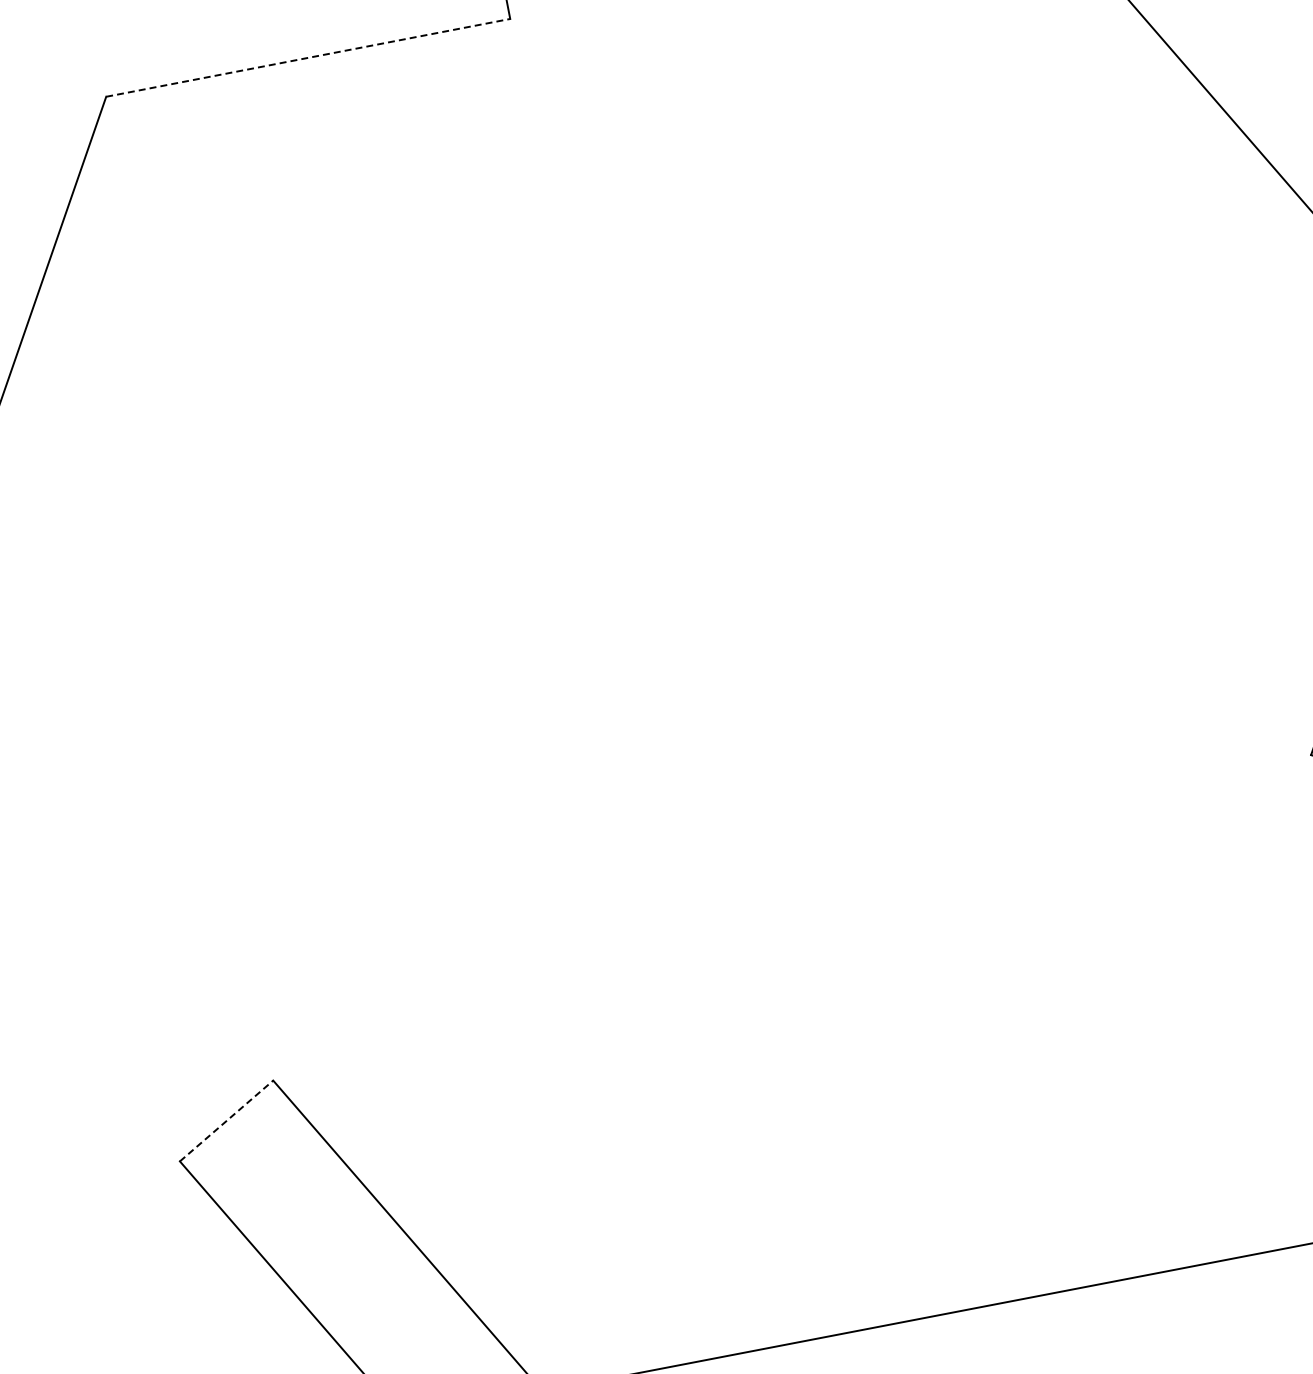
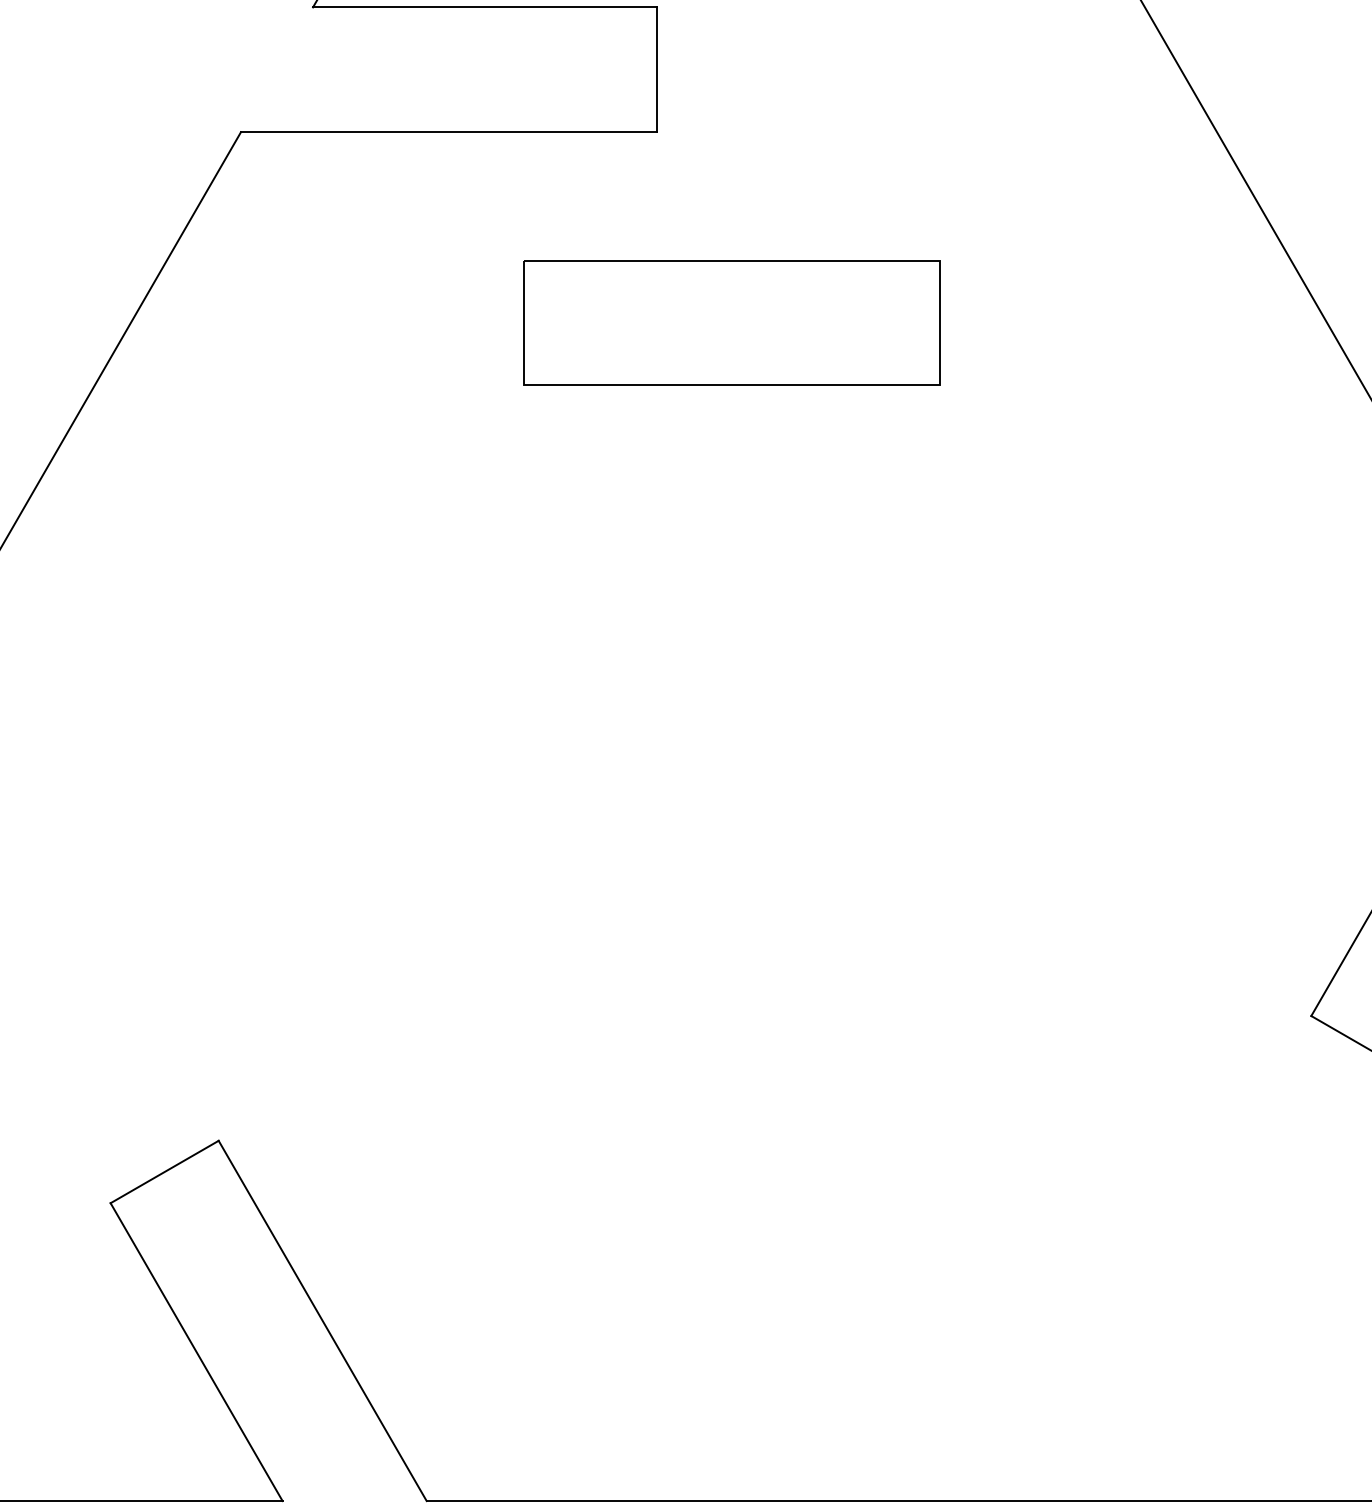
line: (307, 58) -> (448, 132), dashed -> solid
part: (618, 189) -> (731, 322), added
line: (227, 1120) -> (165, 1171), dashed -> solid

